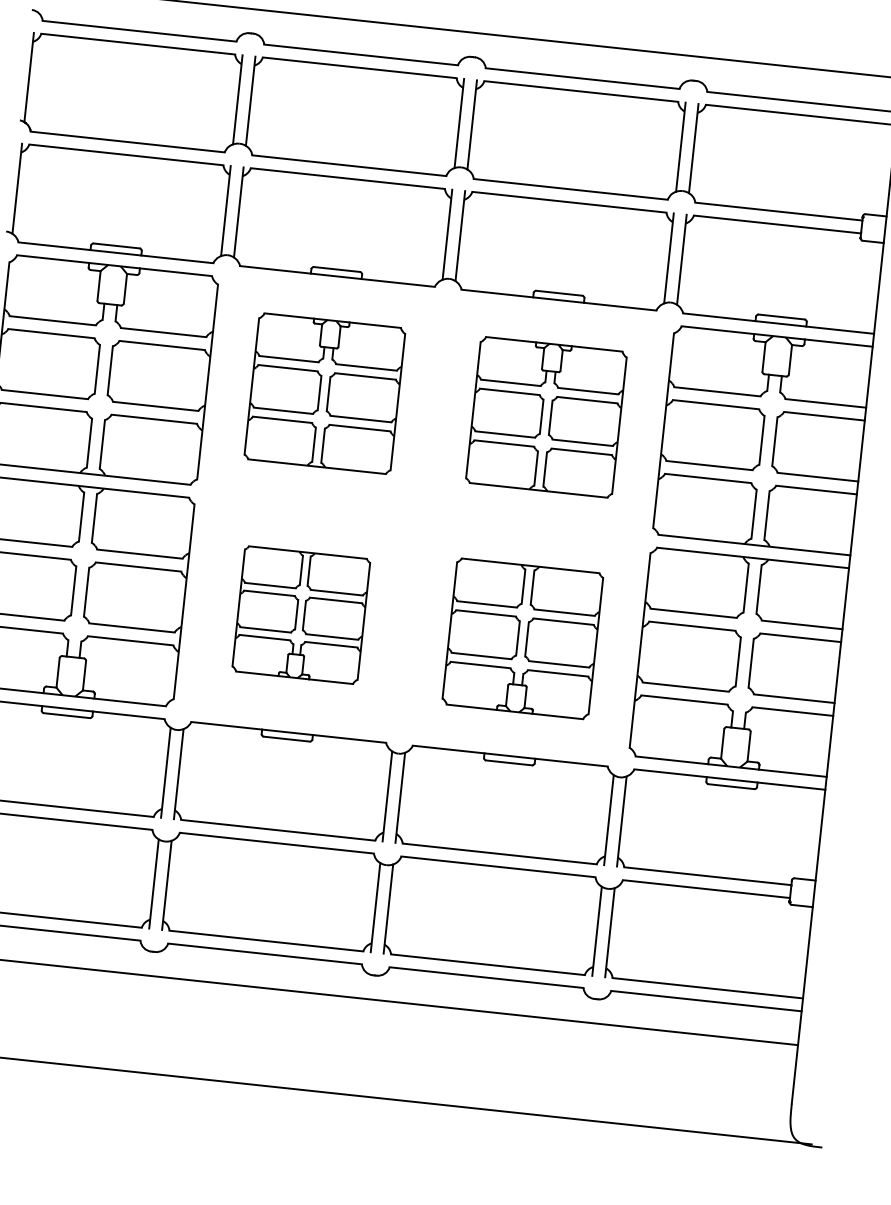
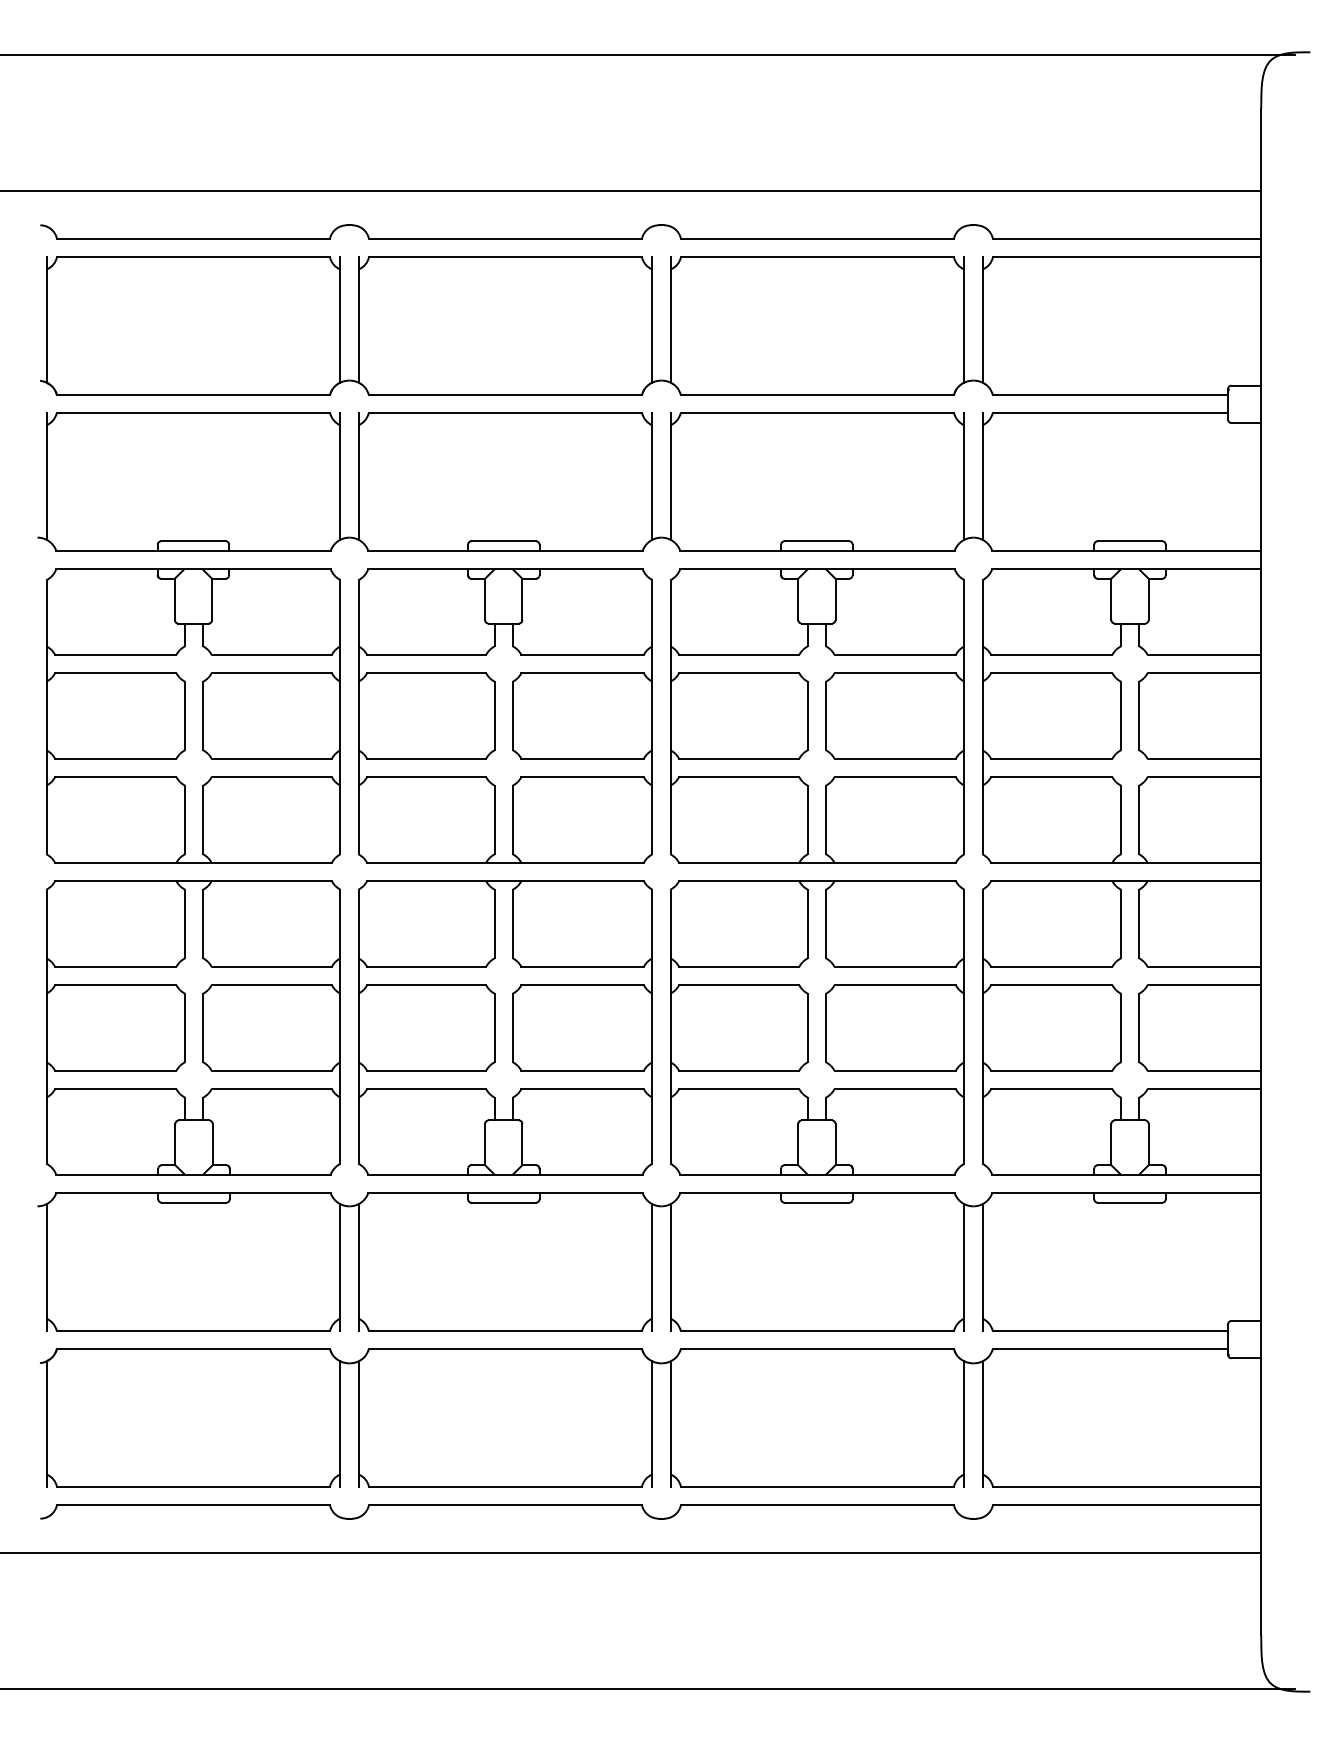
part: (324, 393) -> (505, 715), size x1.43
part: (546, 417) -> (817, 715), size x1.43
part: (301, 614) -> (505, 1027), size x1.67
part: (522, 638) -> (817, 1027), size x1.43

